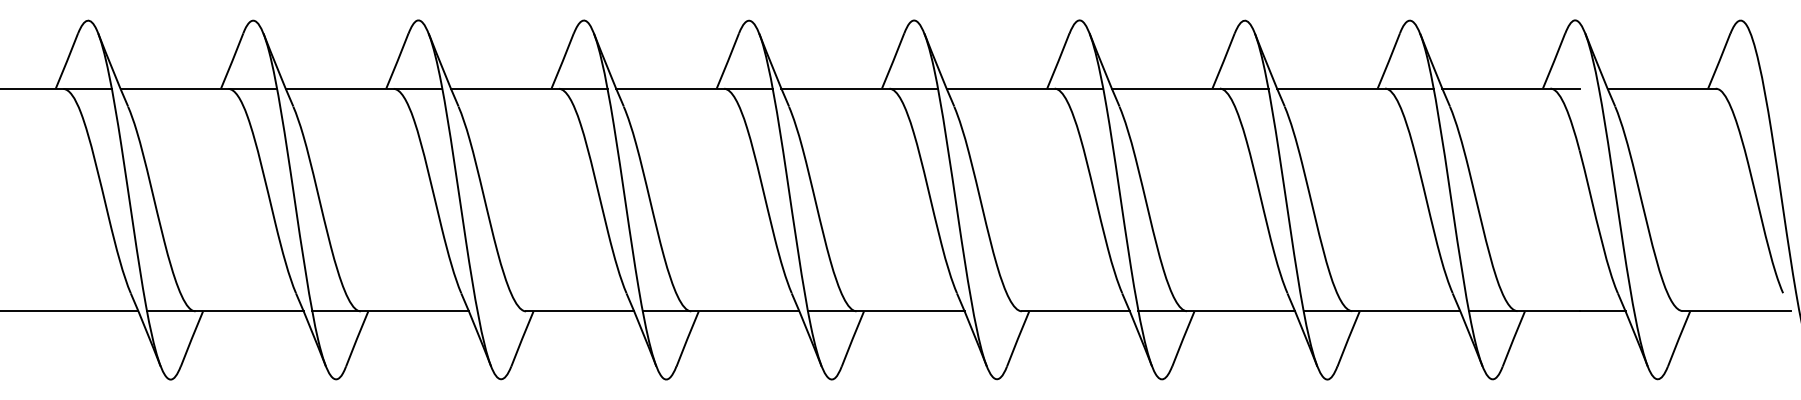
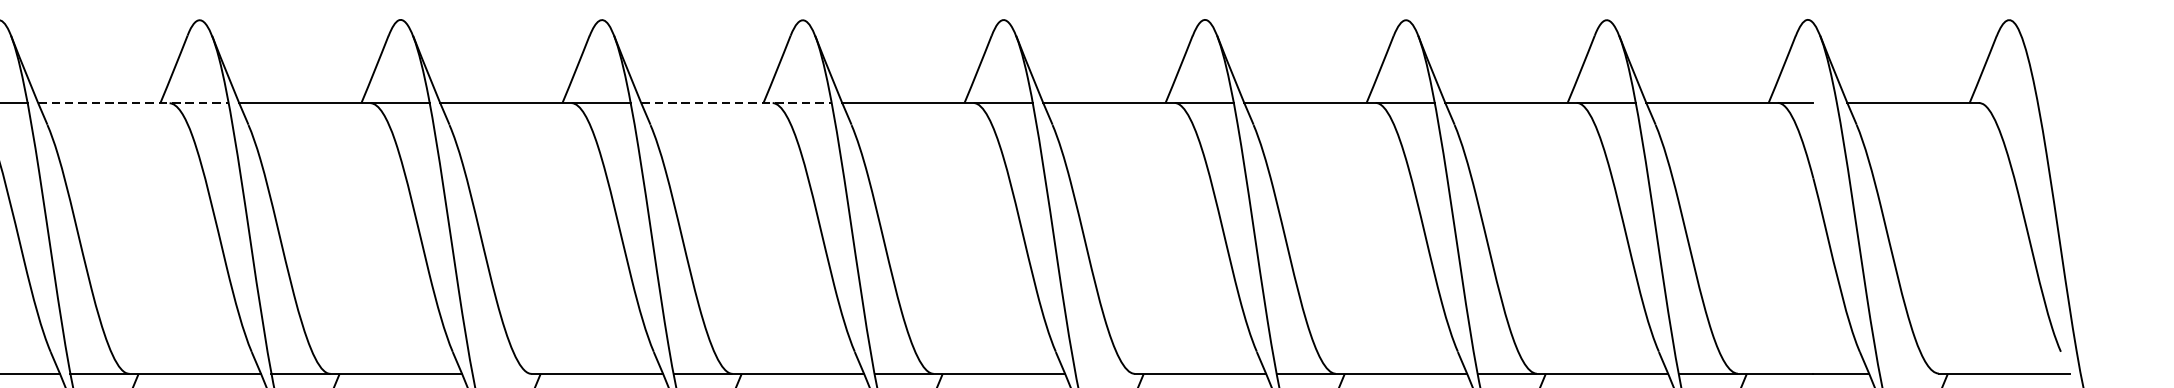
line: (199, 88) -> (134, 102), solid -> dashed
line: (695, 88) -> (737, 102), solid -> dashed

